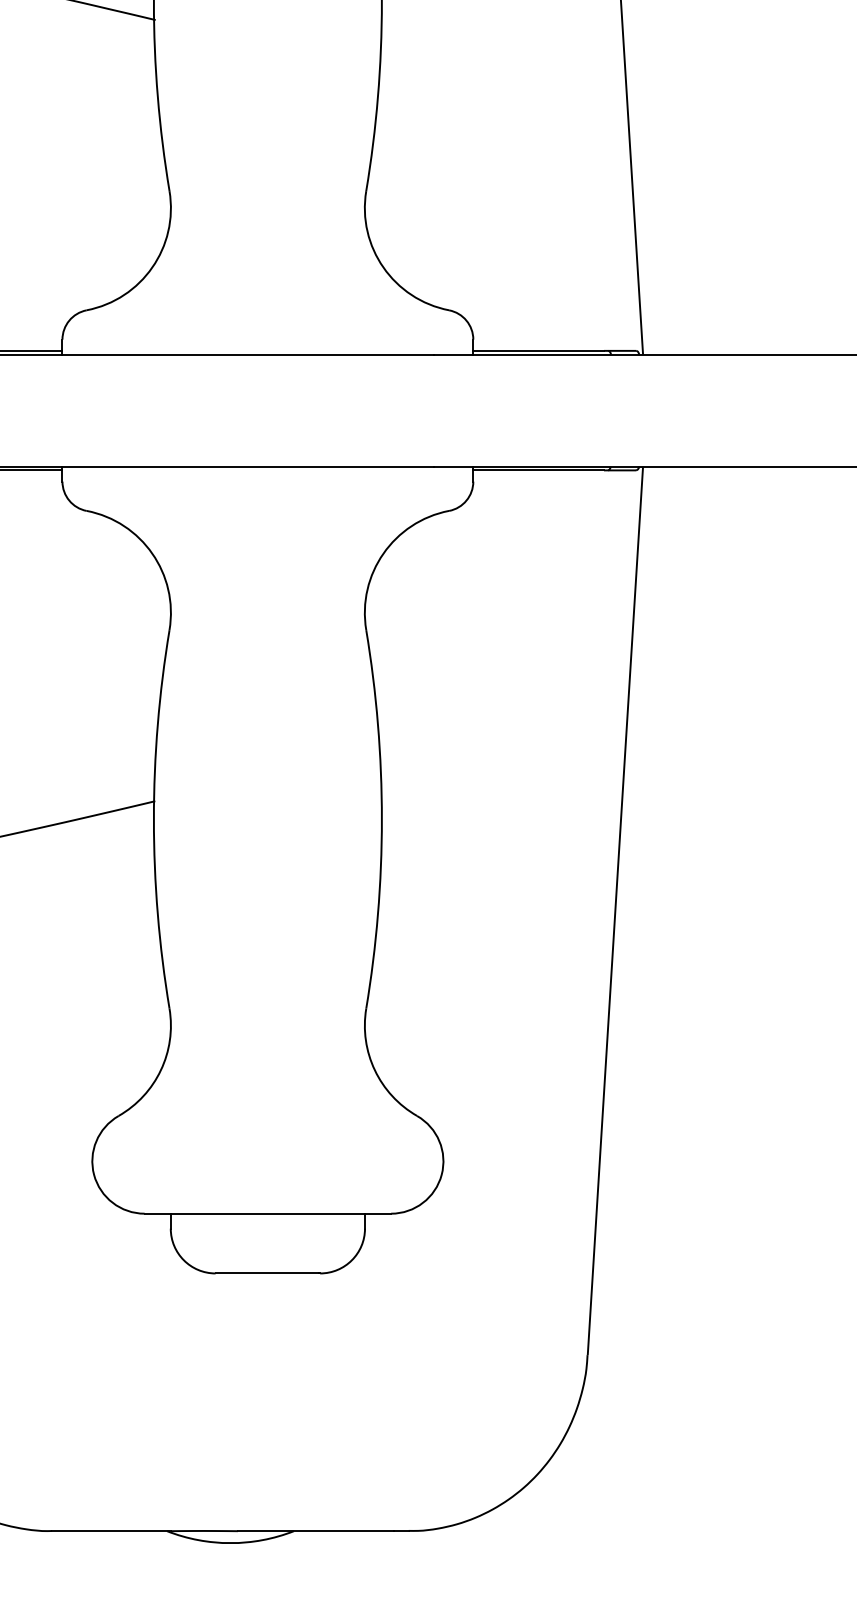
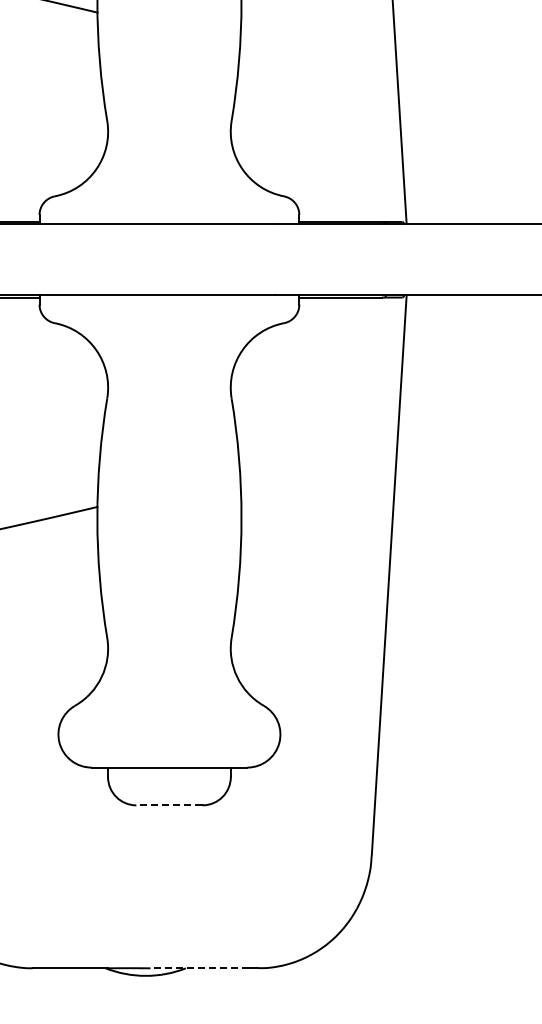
line: (266, 1273) -> (168, 805), solid -> dashed
line: (315, 1531) -> (199, 968), solid -> dashed

